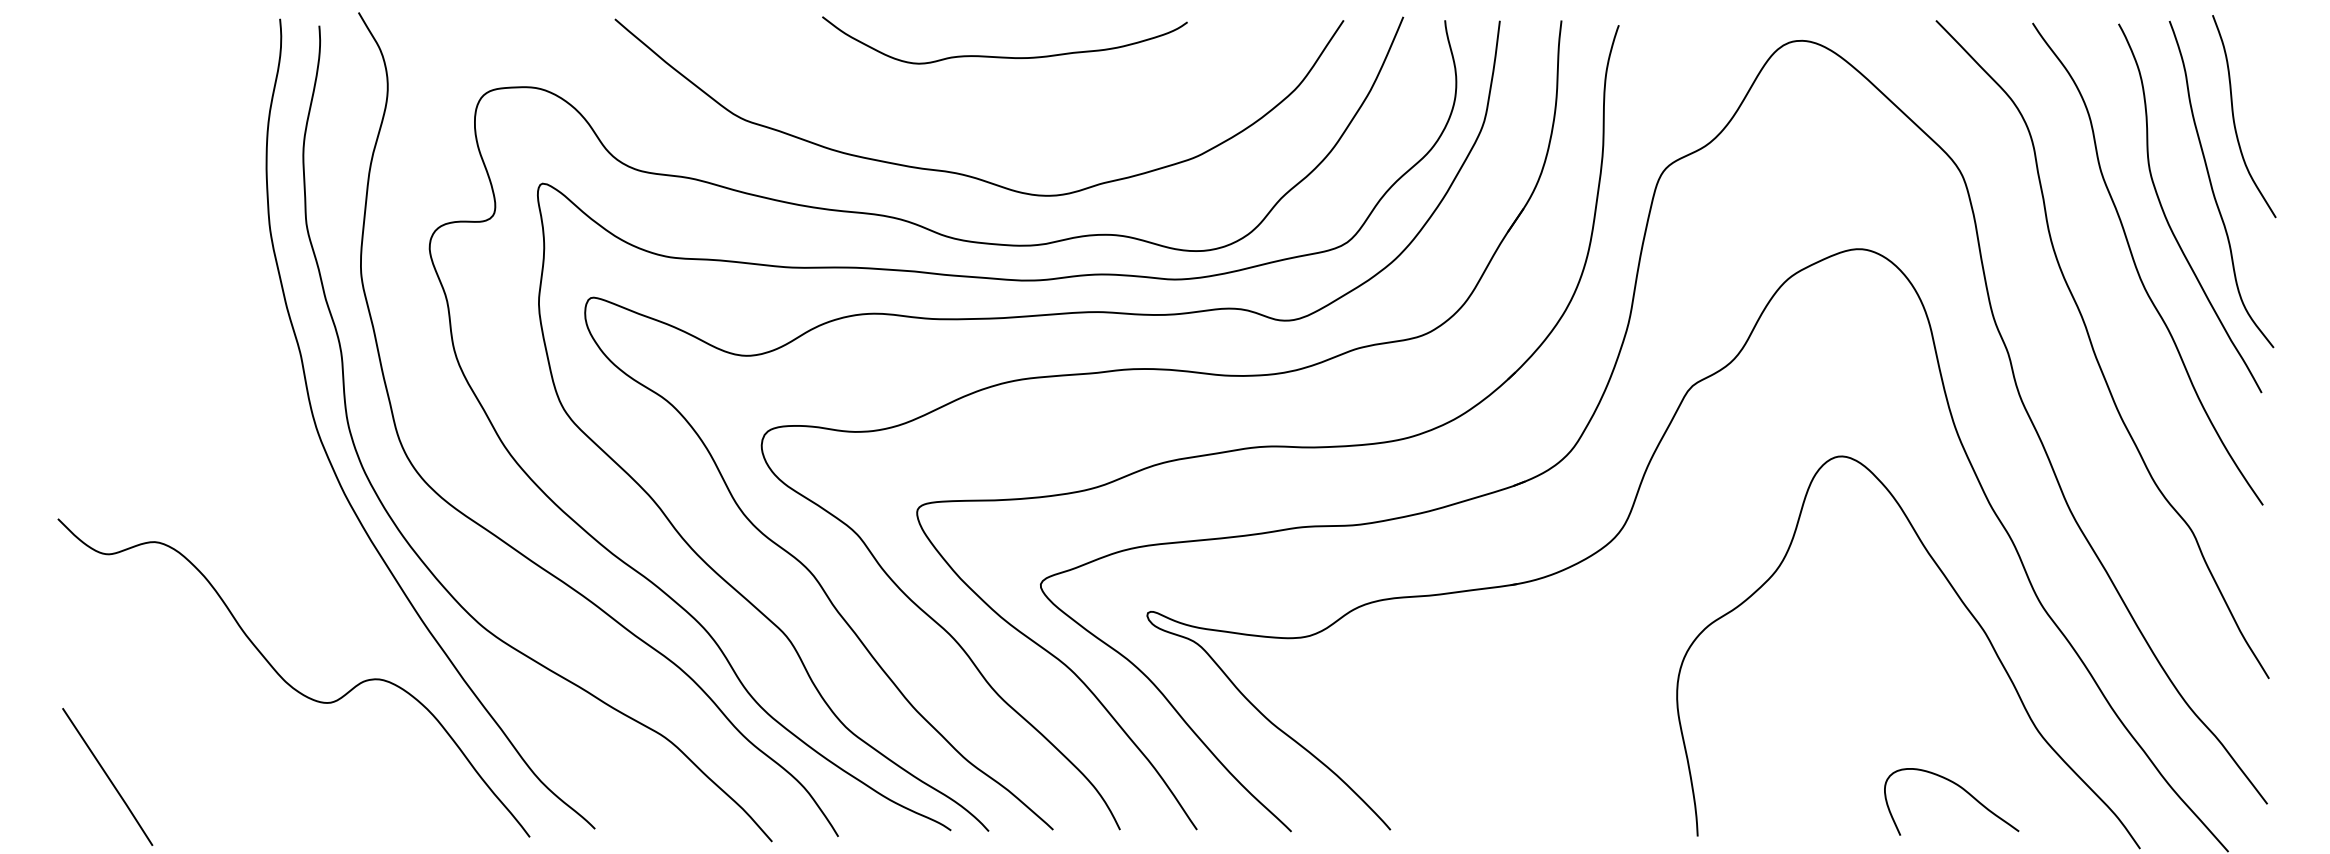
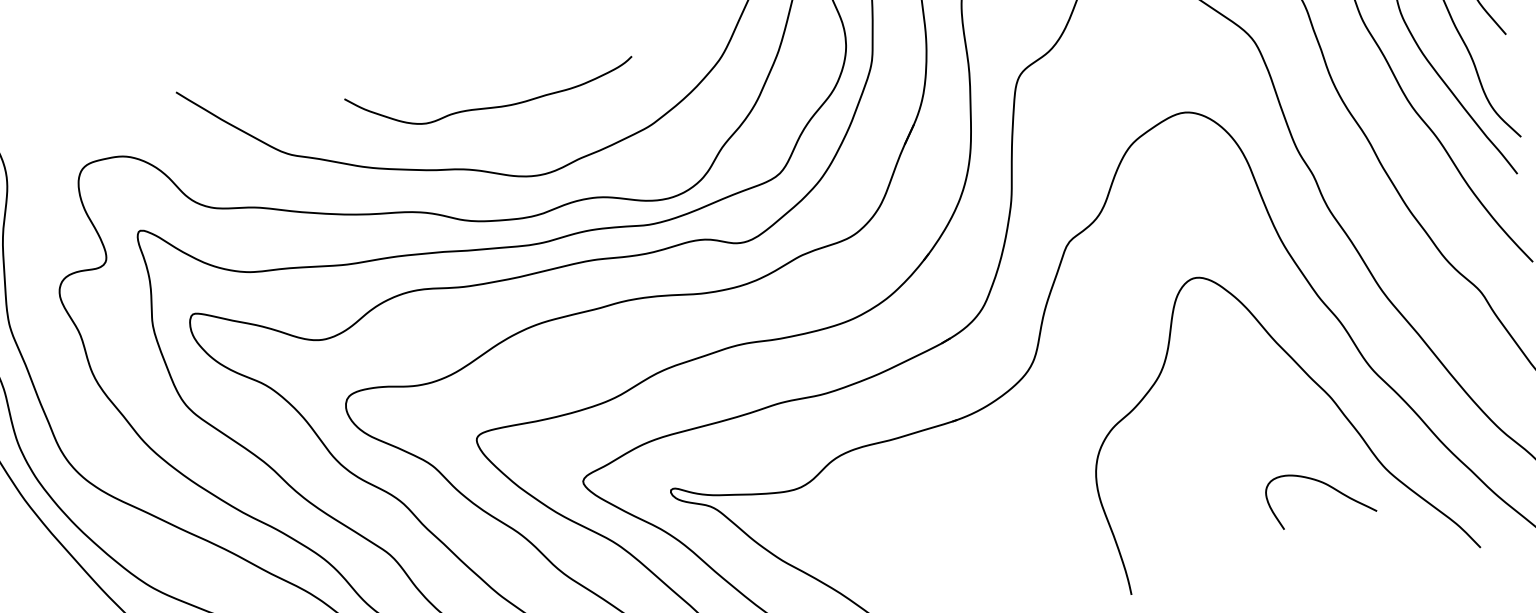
curve: (1004, 56) -> (492, 106), moved
curve: (1960, 788) -> (1325, 484), moved

